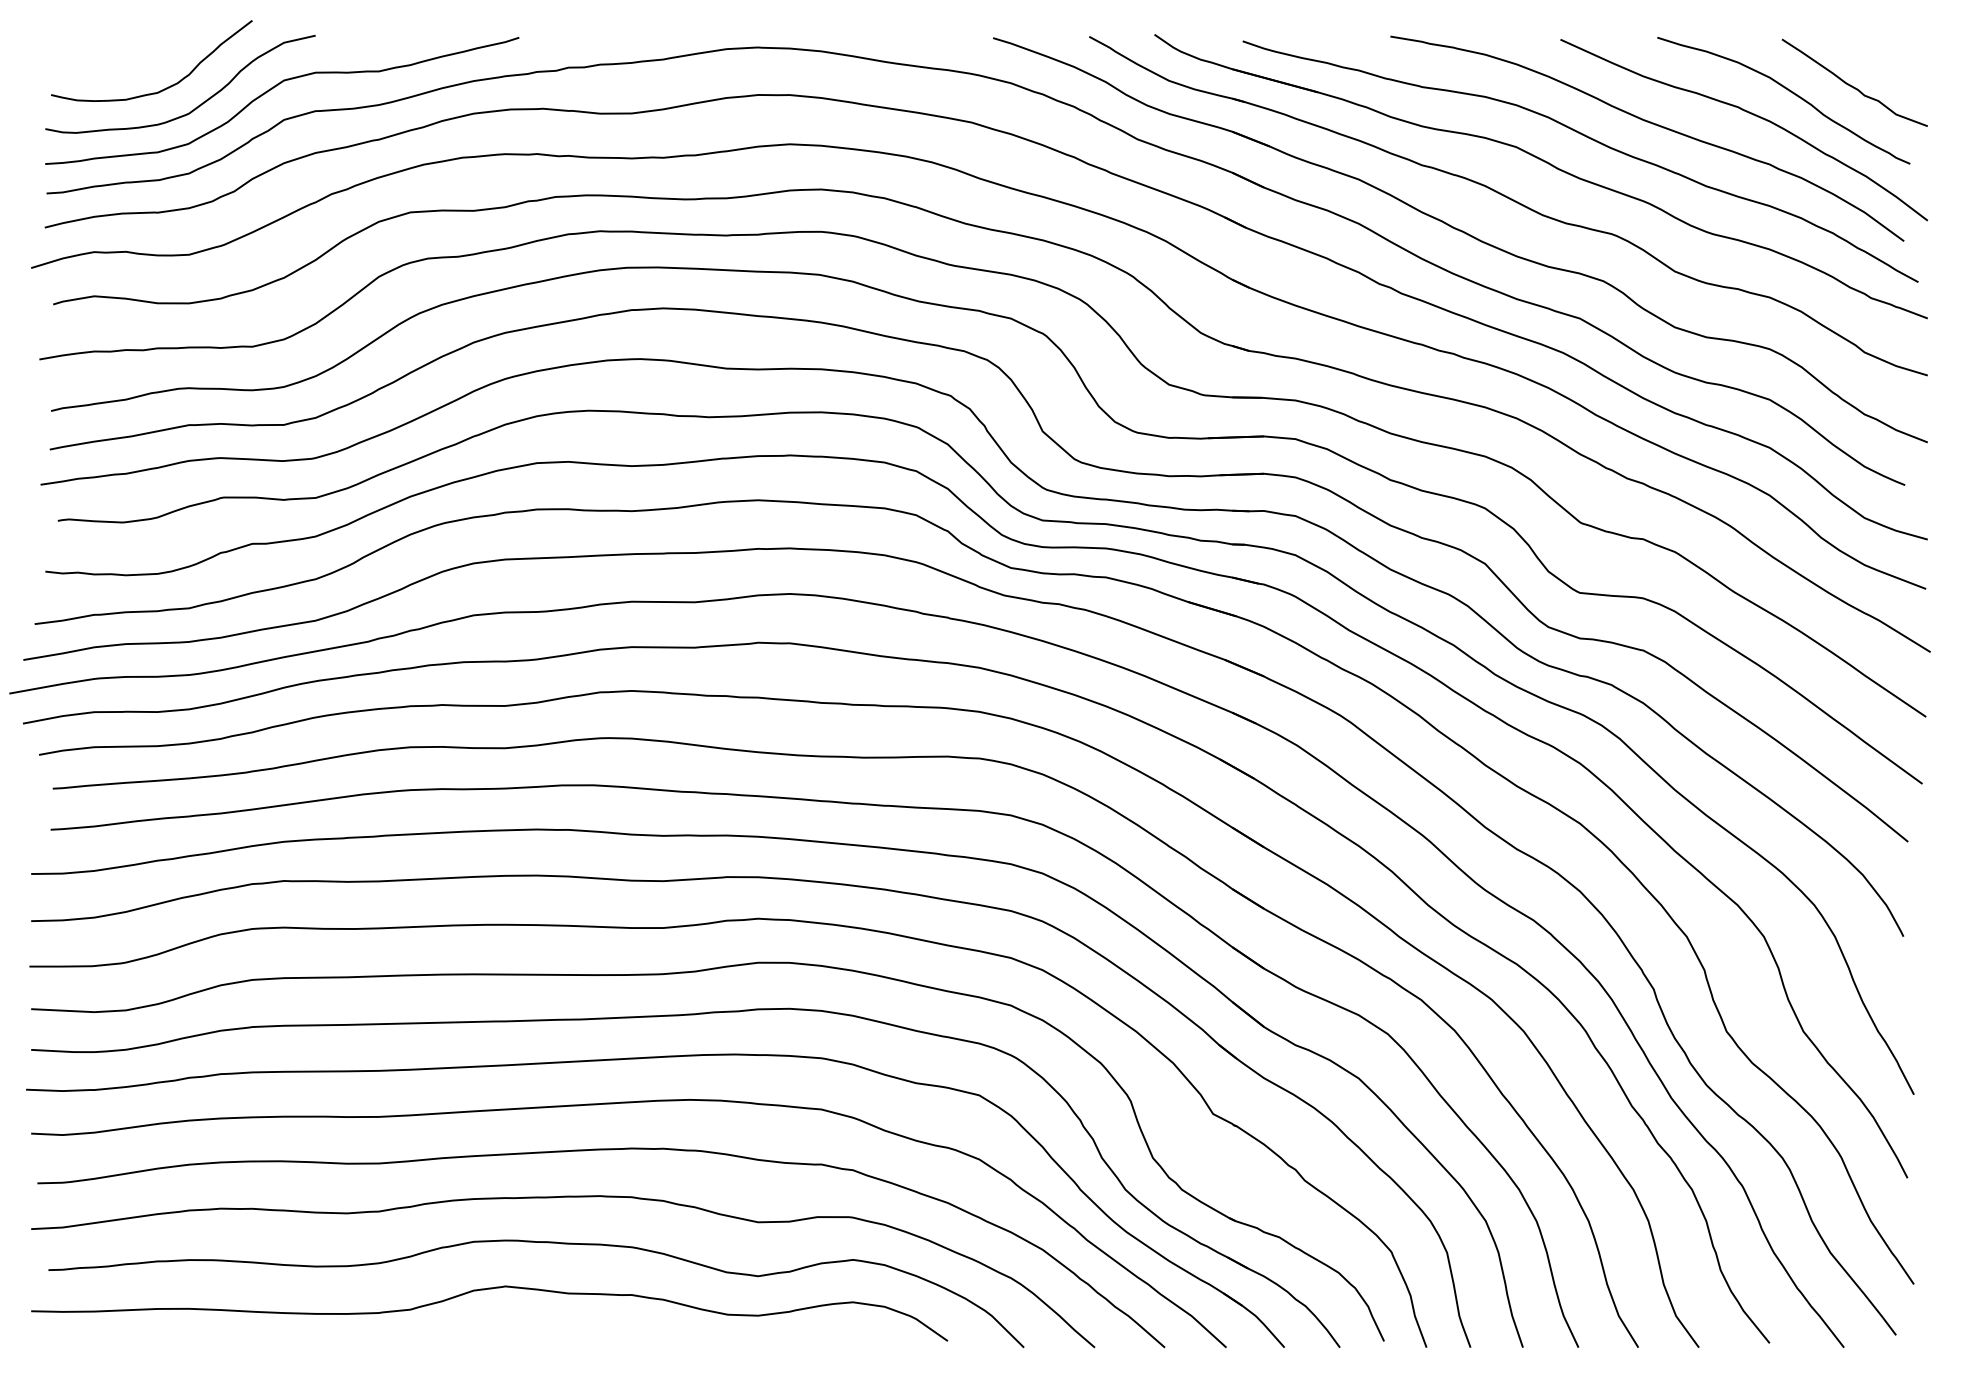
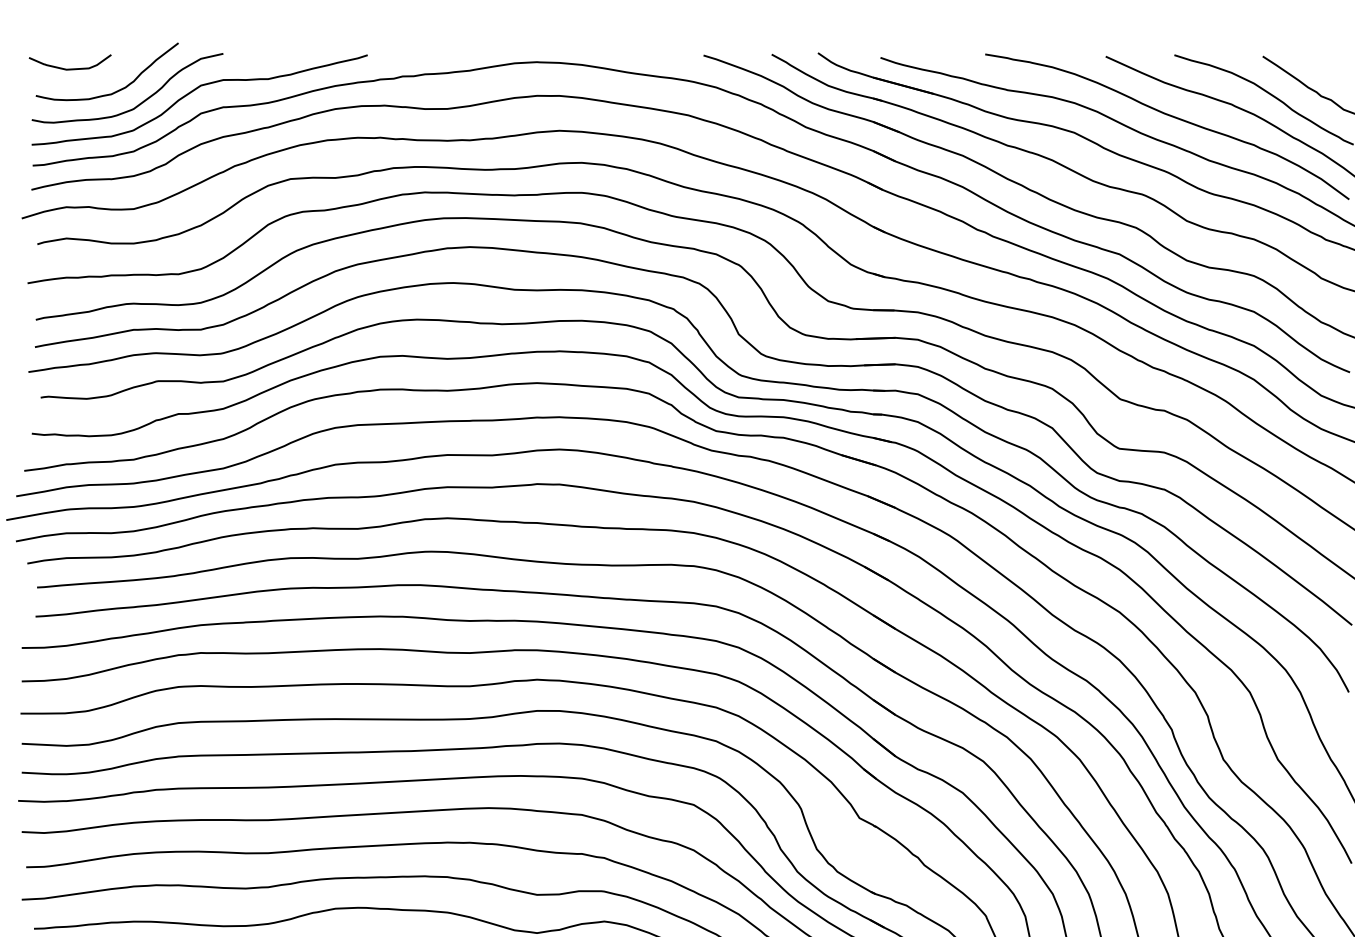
curve: (100, 56) -> (70, 68), added

